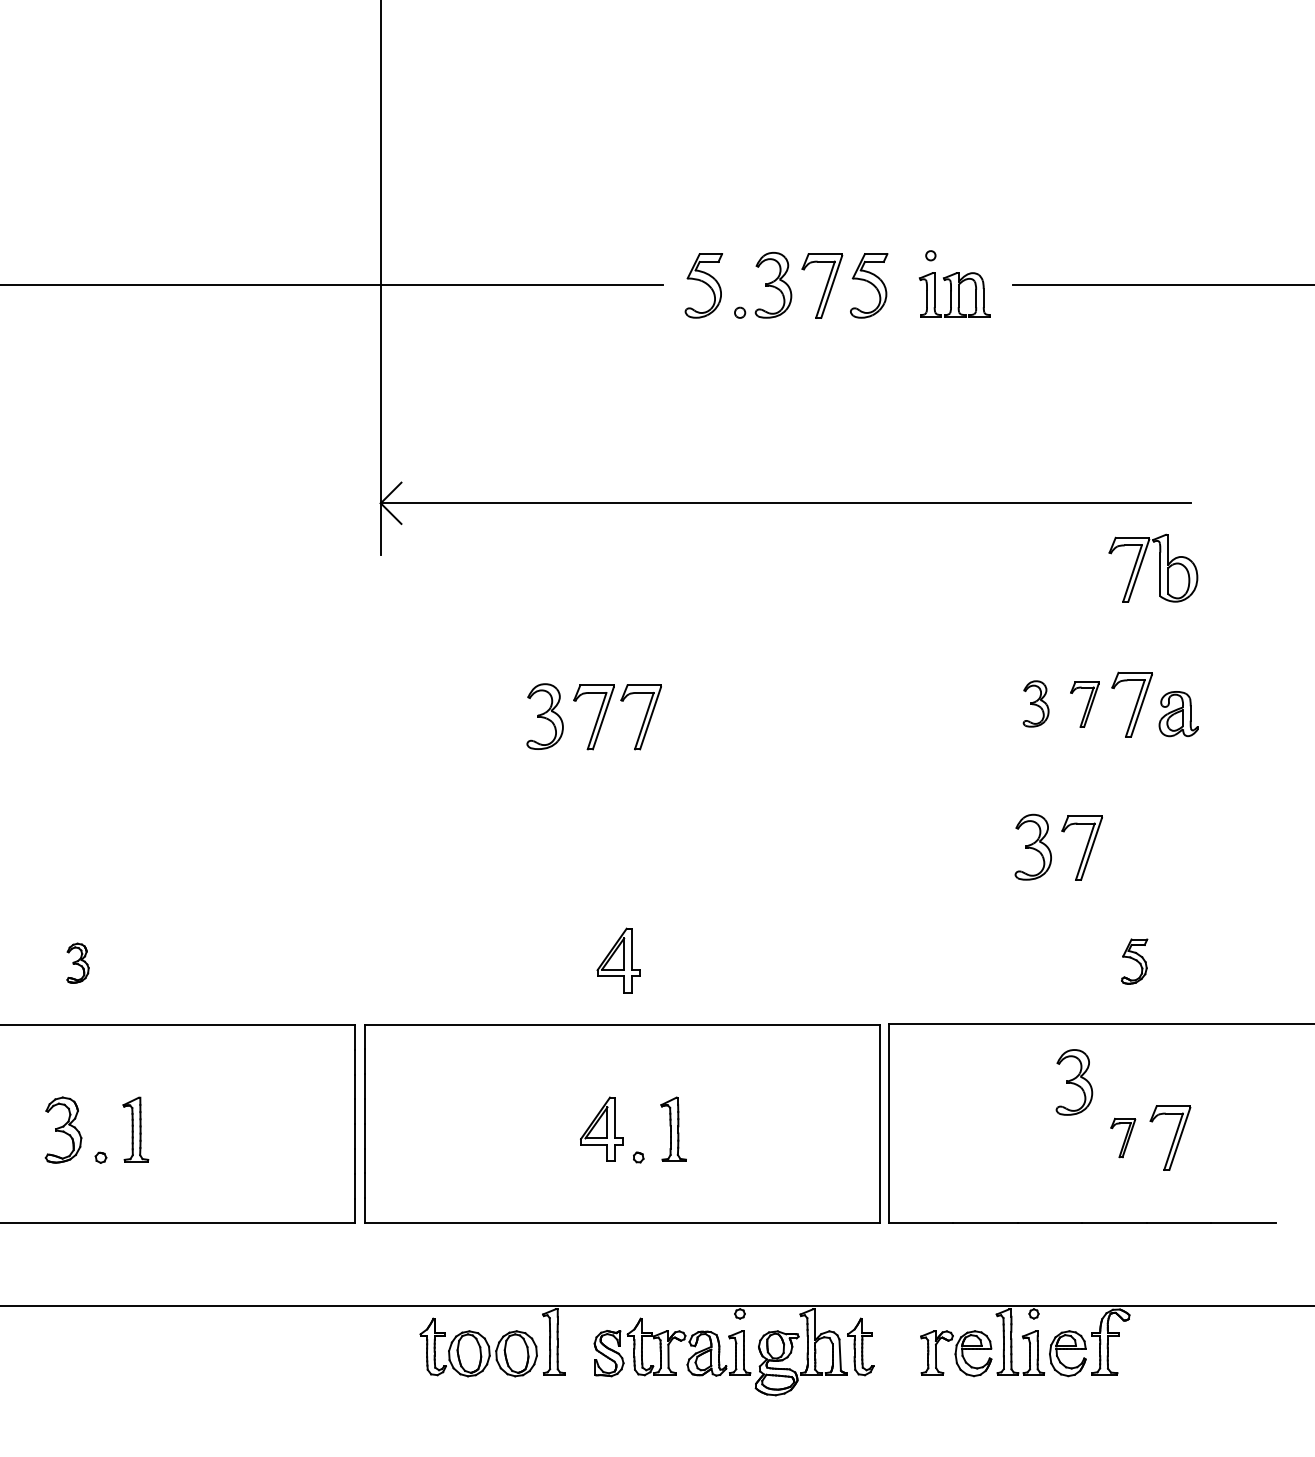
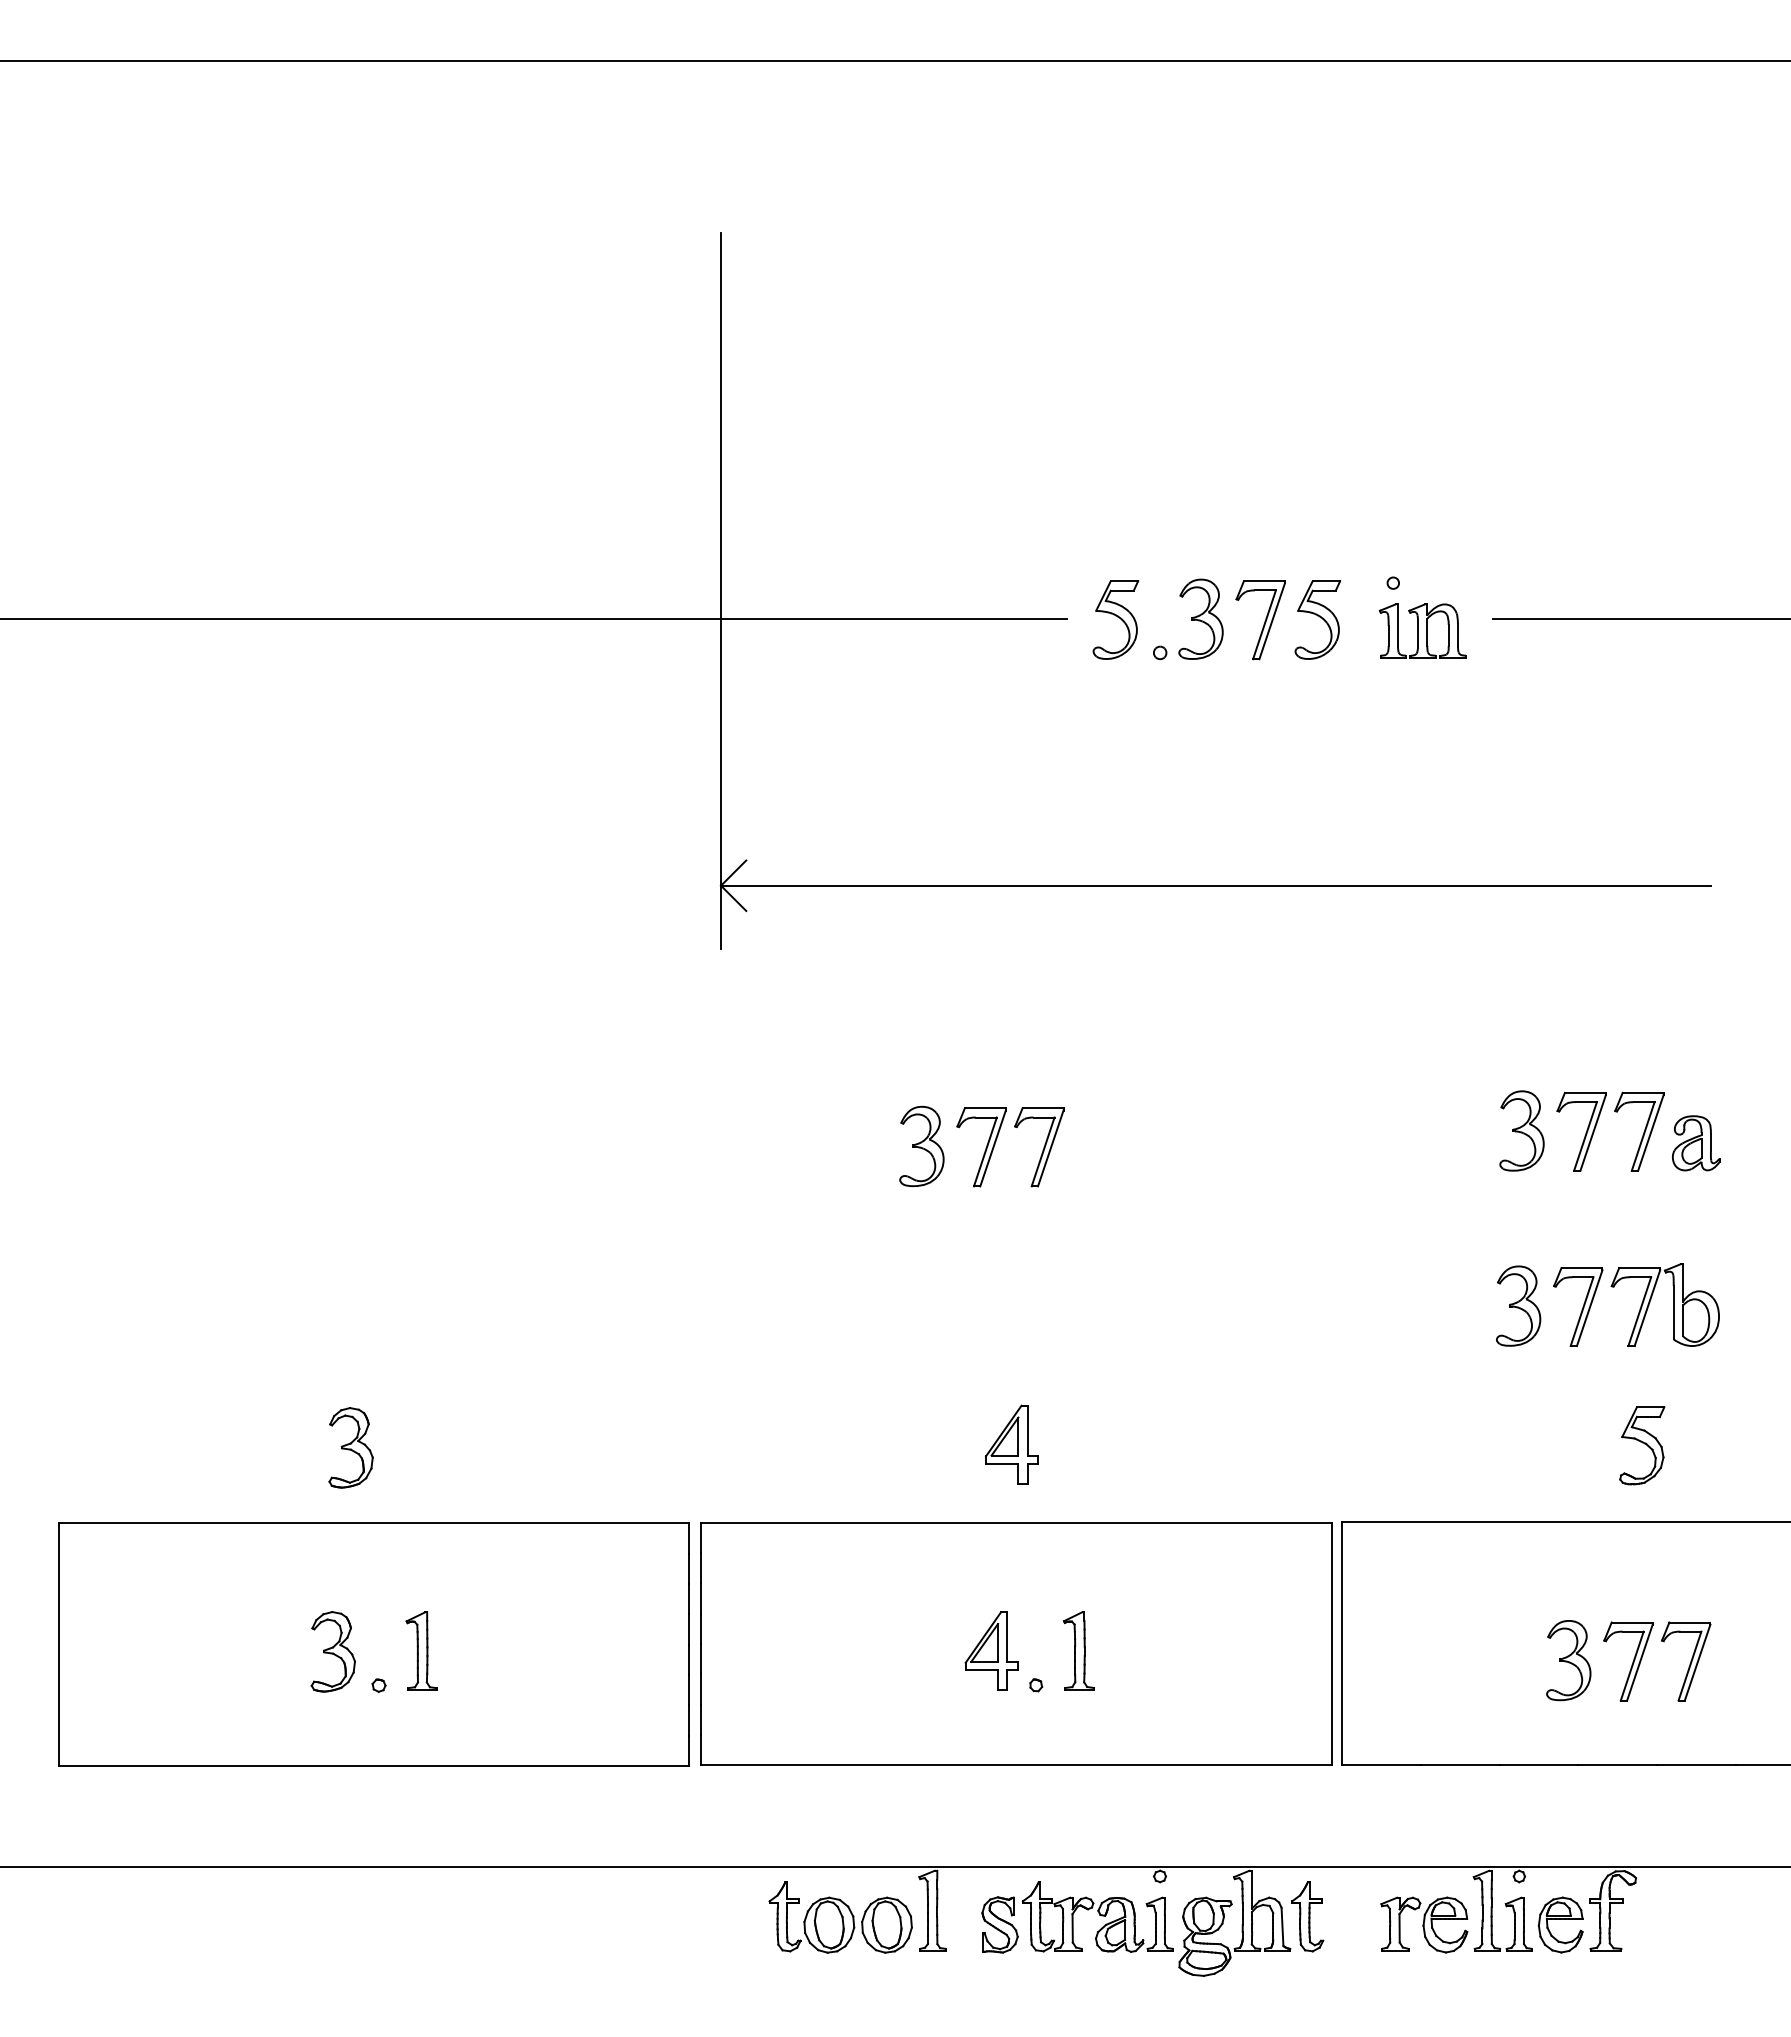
part: (1160, 567) -> (1673, 1304), moved
part: (1035, 703) -> (1521, 1130), size x1.43
part: (1084, 704) -> (1581, 1131), size x1.43
part: (1134, 961) -> (1642, 1445), size x1.43
part: (77, 962) -> (350, 1447), size x1.67
part: (1074, 1082) -> (1568, 1660), moved
part: (1123, 1138) -> (1628, 1661), size x1.67

